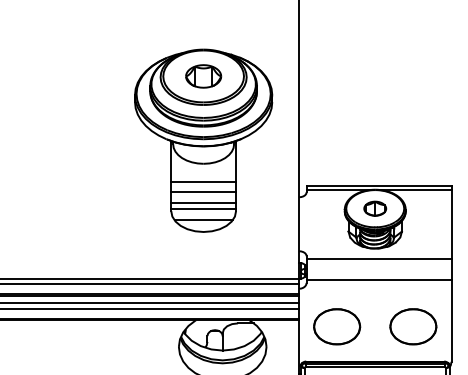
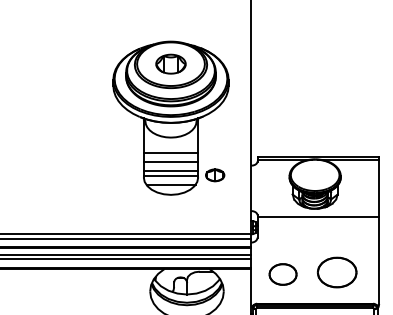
part: (375, 208) -> (215, 175), moved
line: (379, 280) -> (318, 235), removed
part: (336, 326) -> (282, 274), size x0.7
part: (412, 326) -> (336, 272), moved

